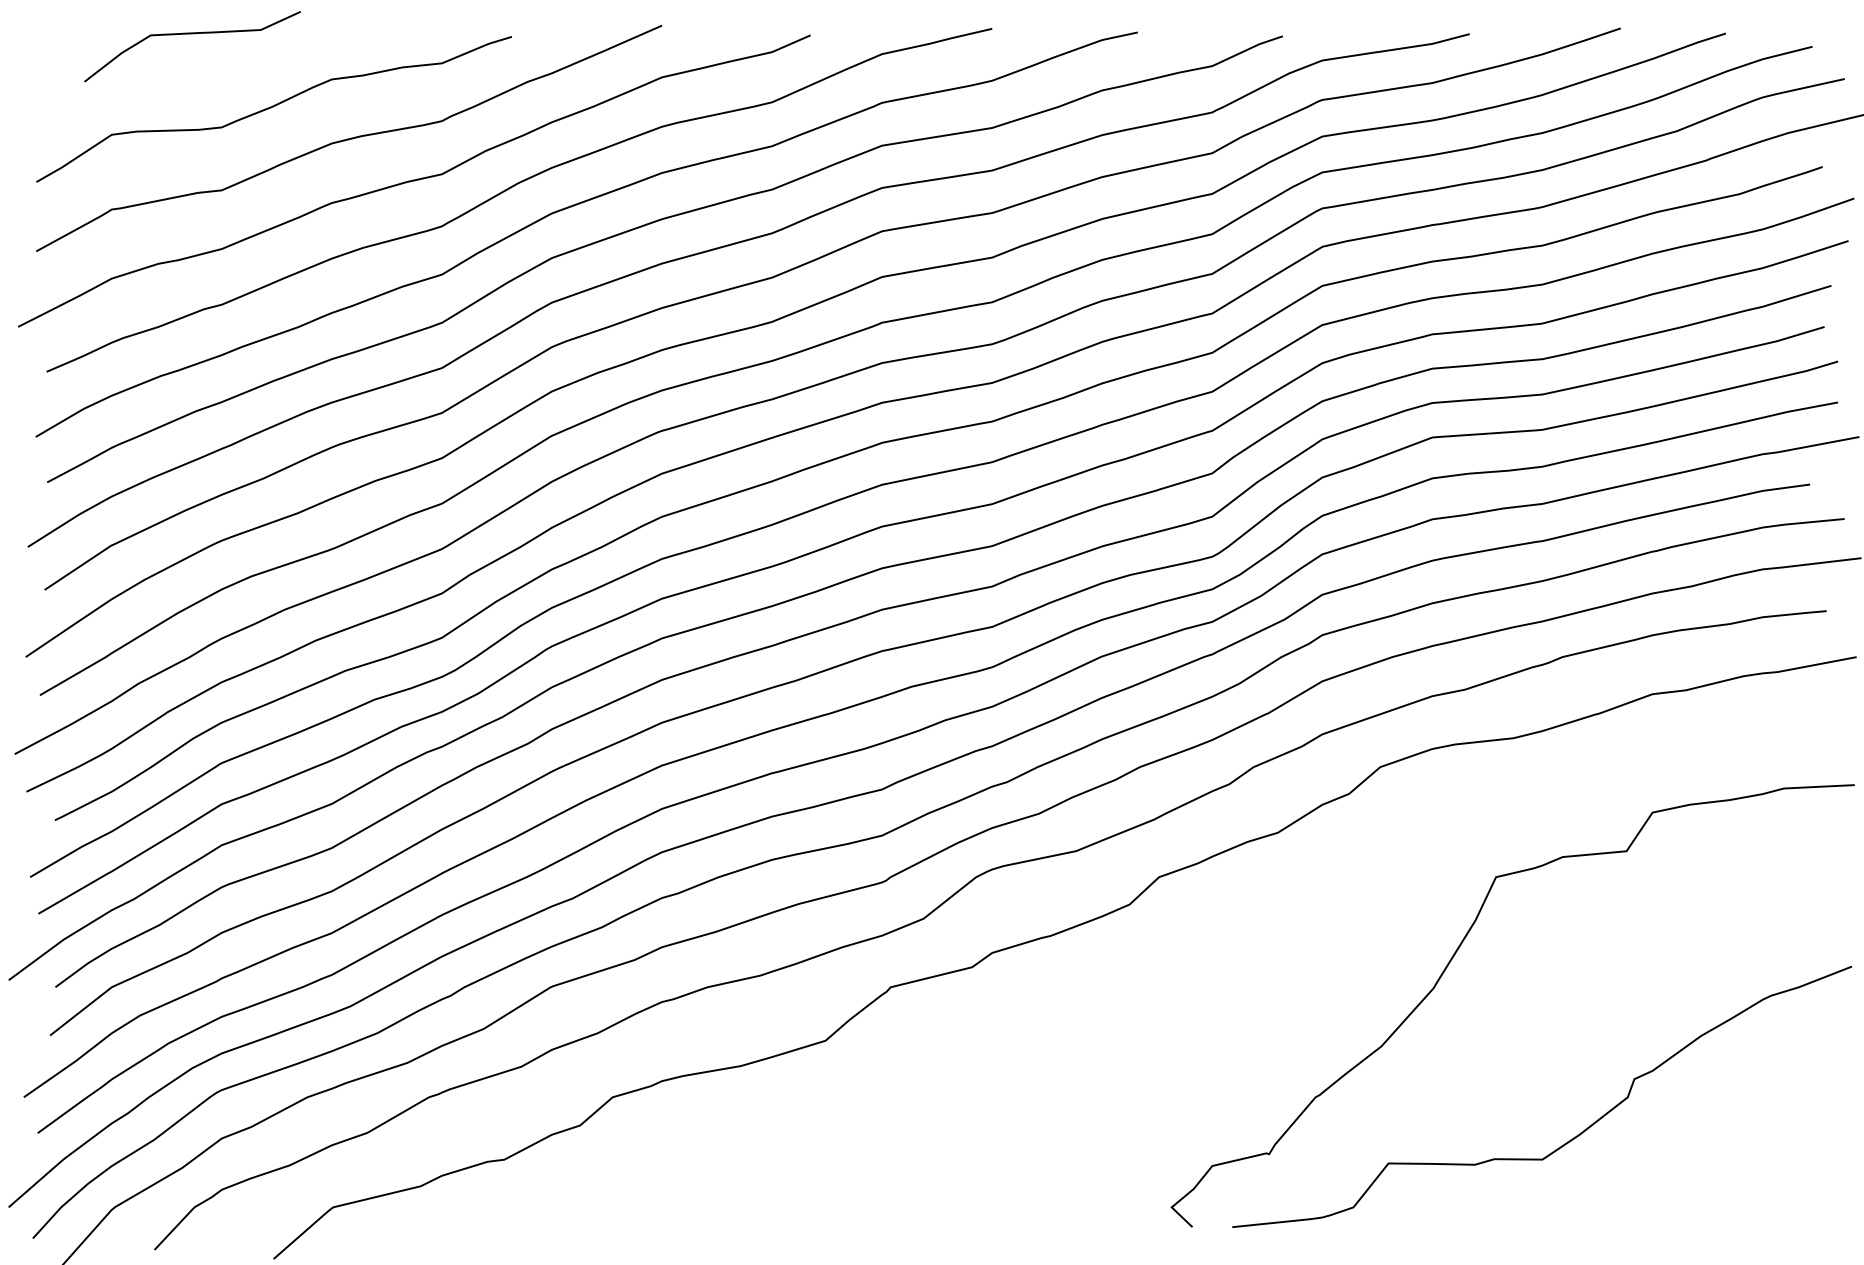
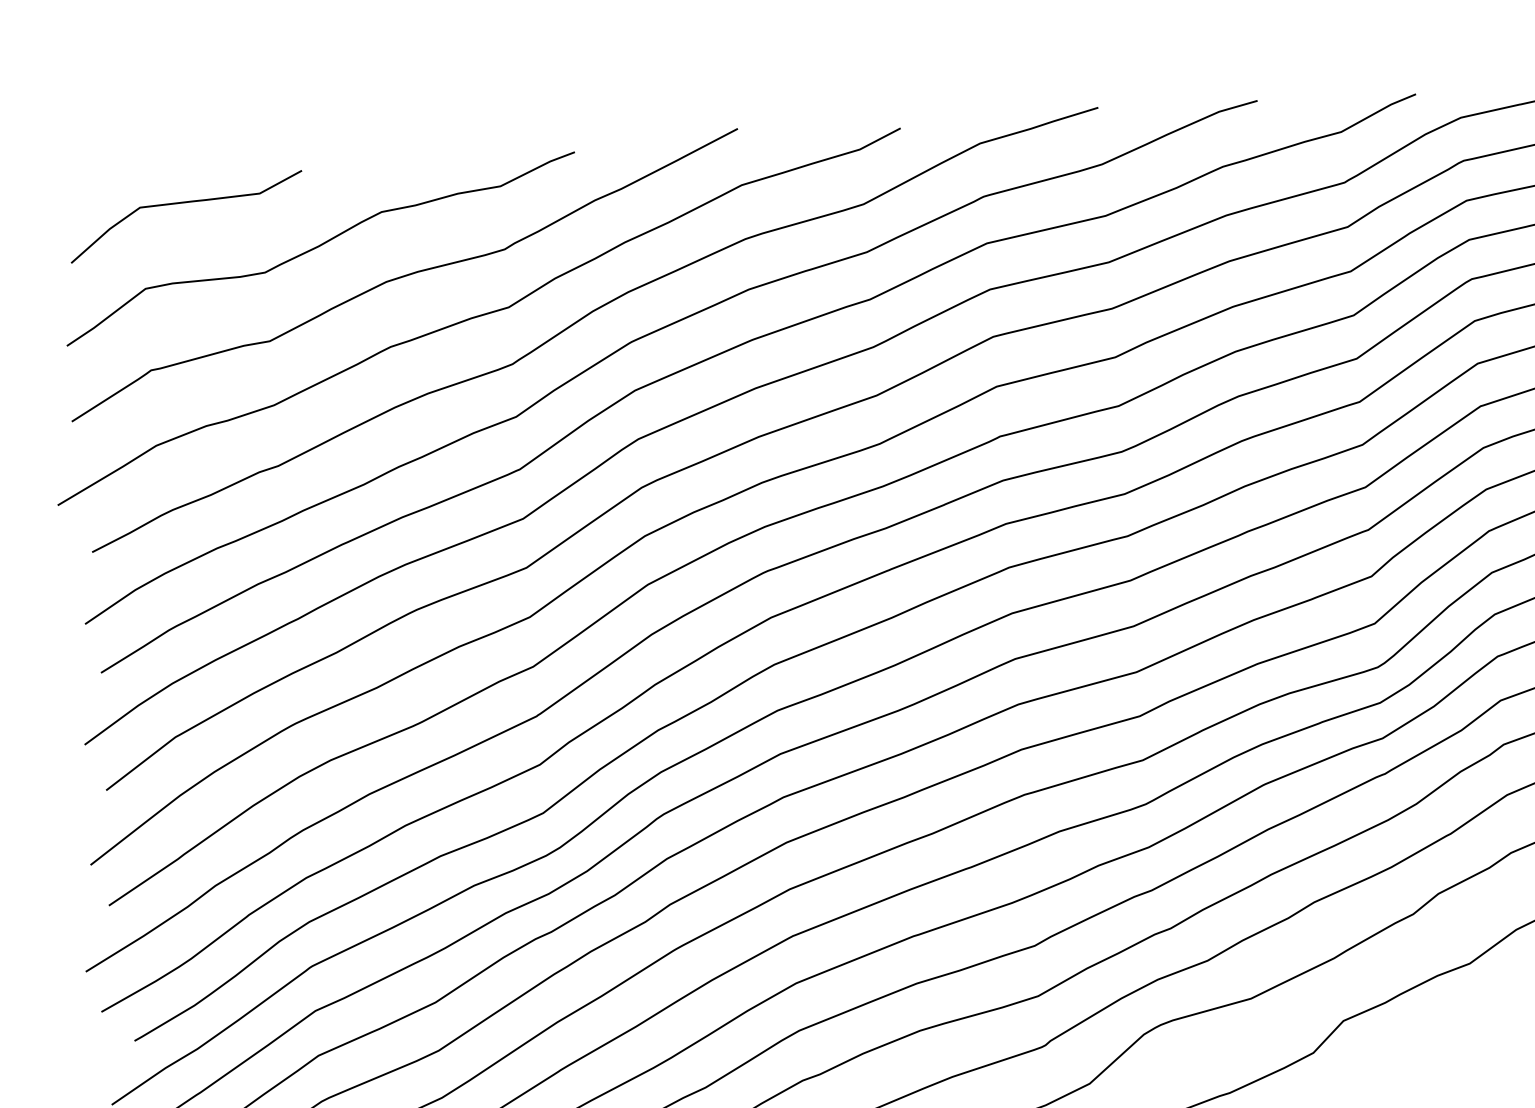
curve: (192, 34) -> (185, 203), moved

